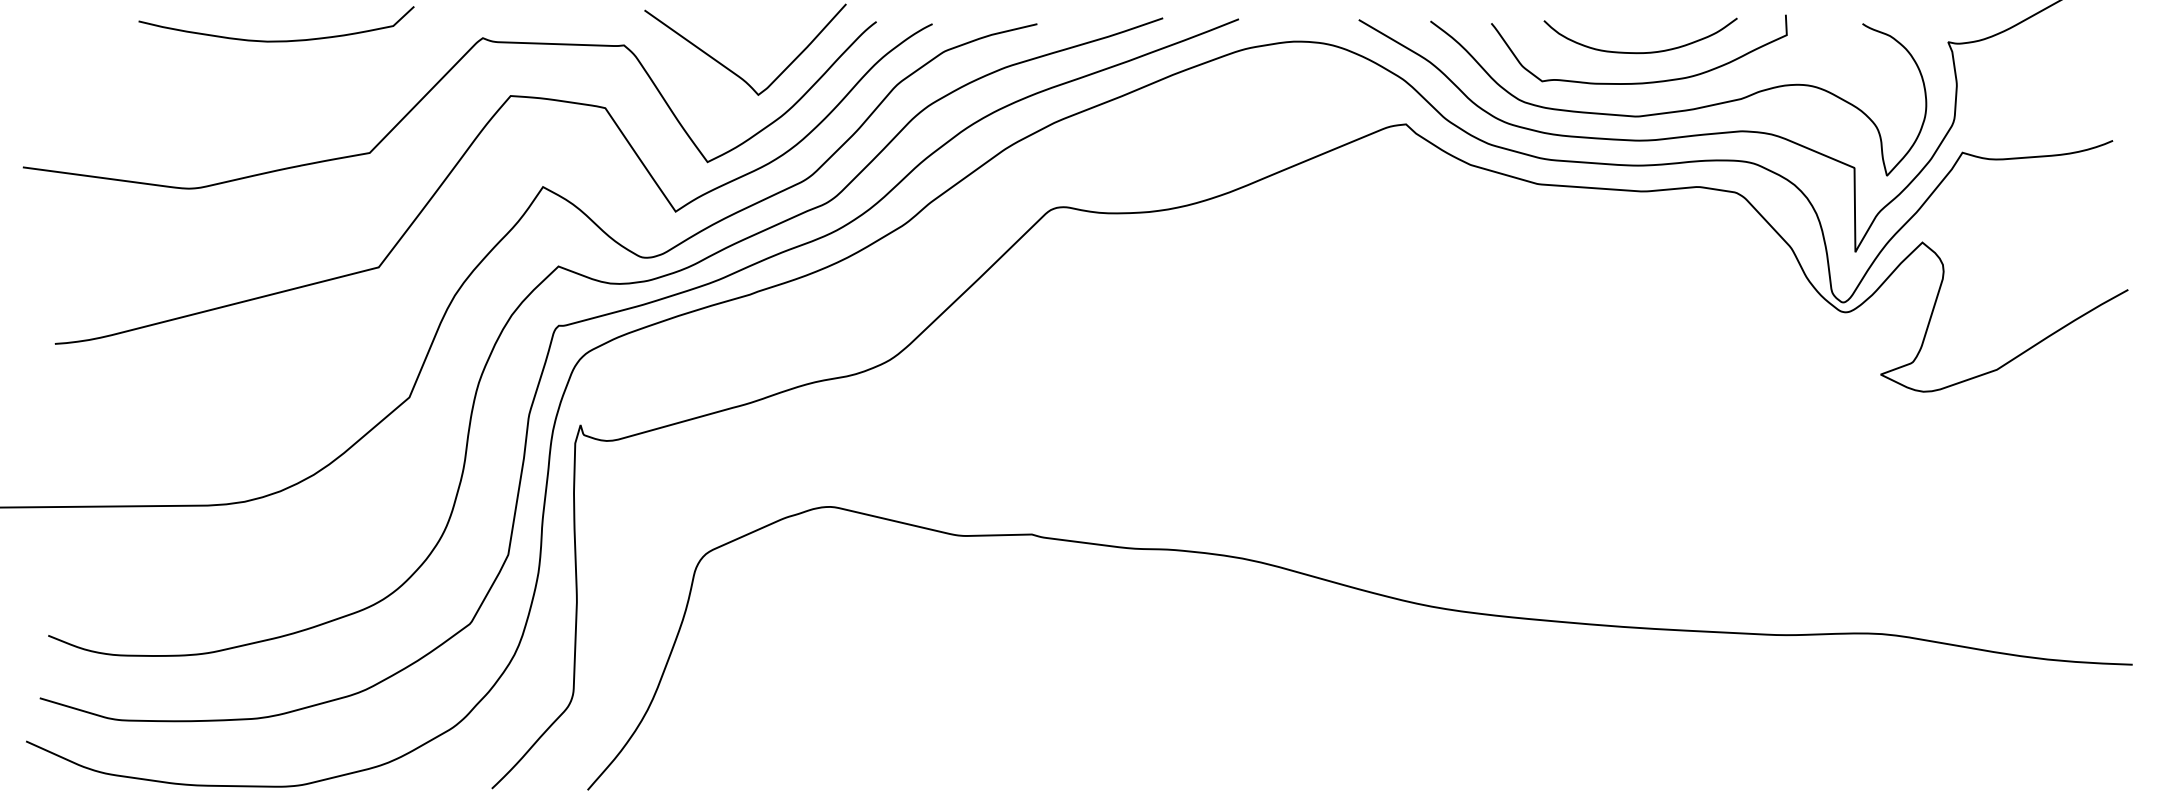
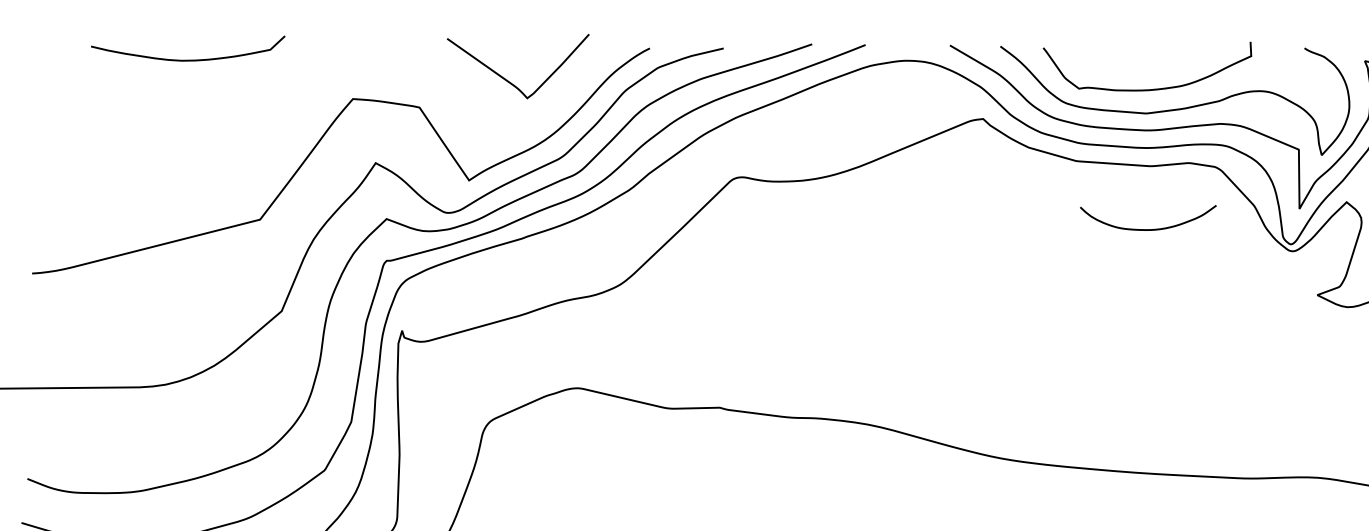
curve: (1640, 52) -> (1148, 229), moved
curve: (433, 88) -> (298, 93), removed

